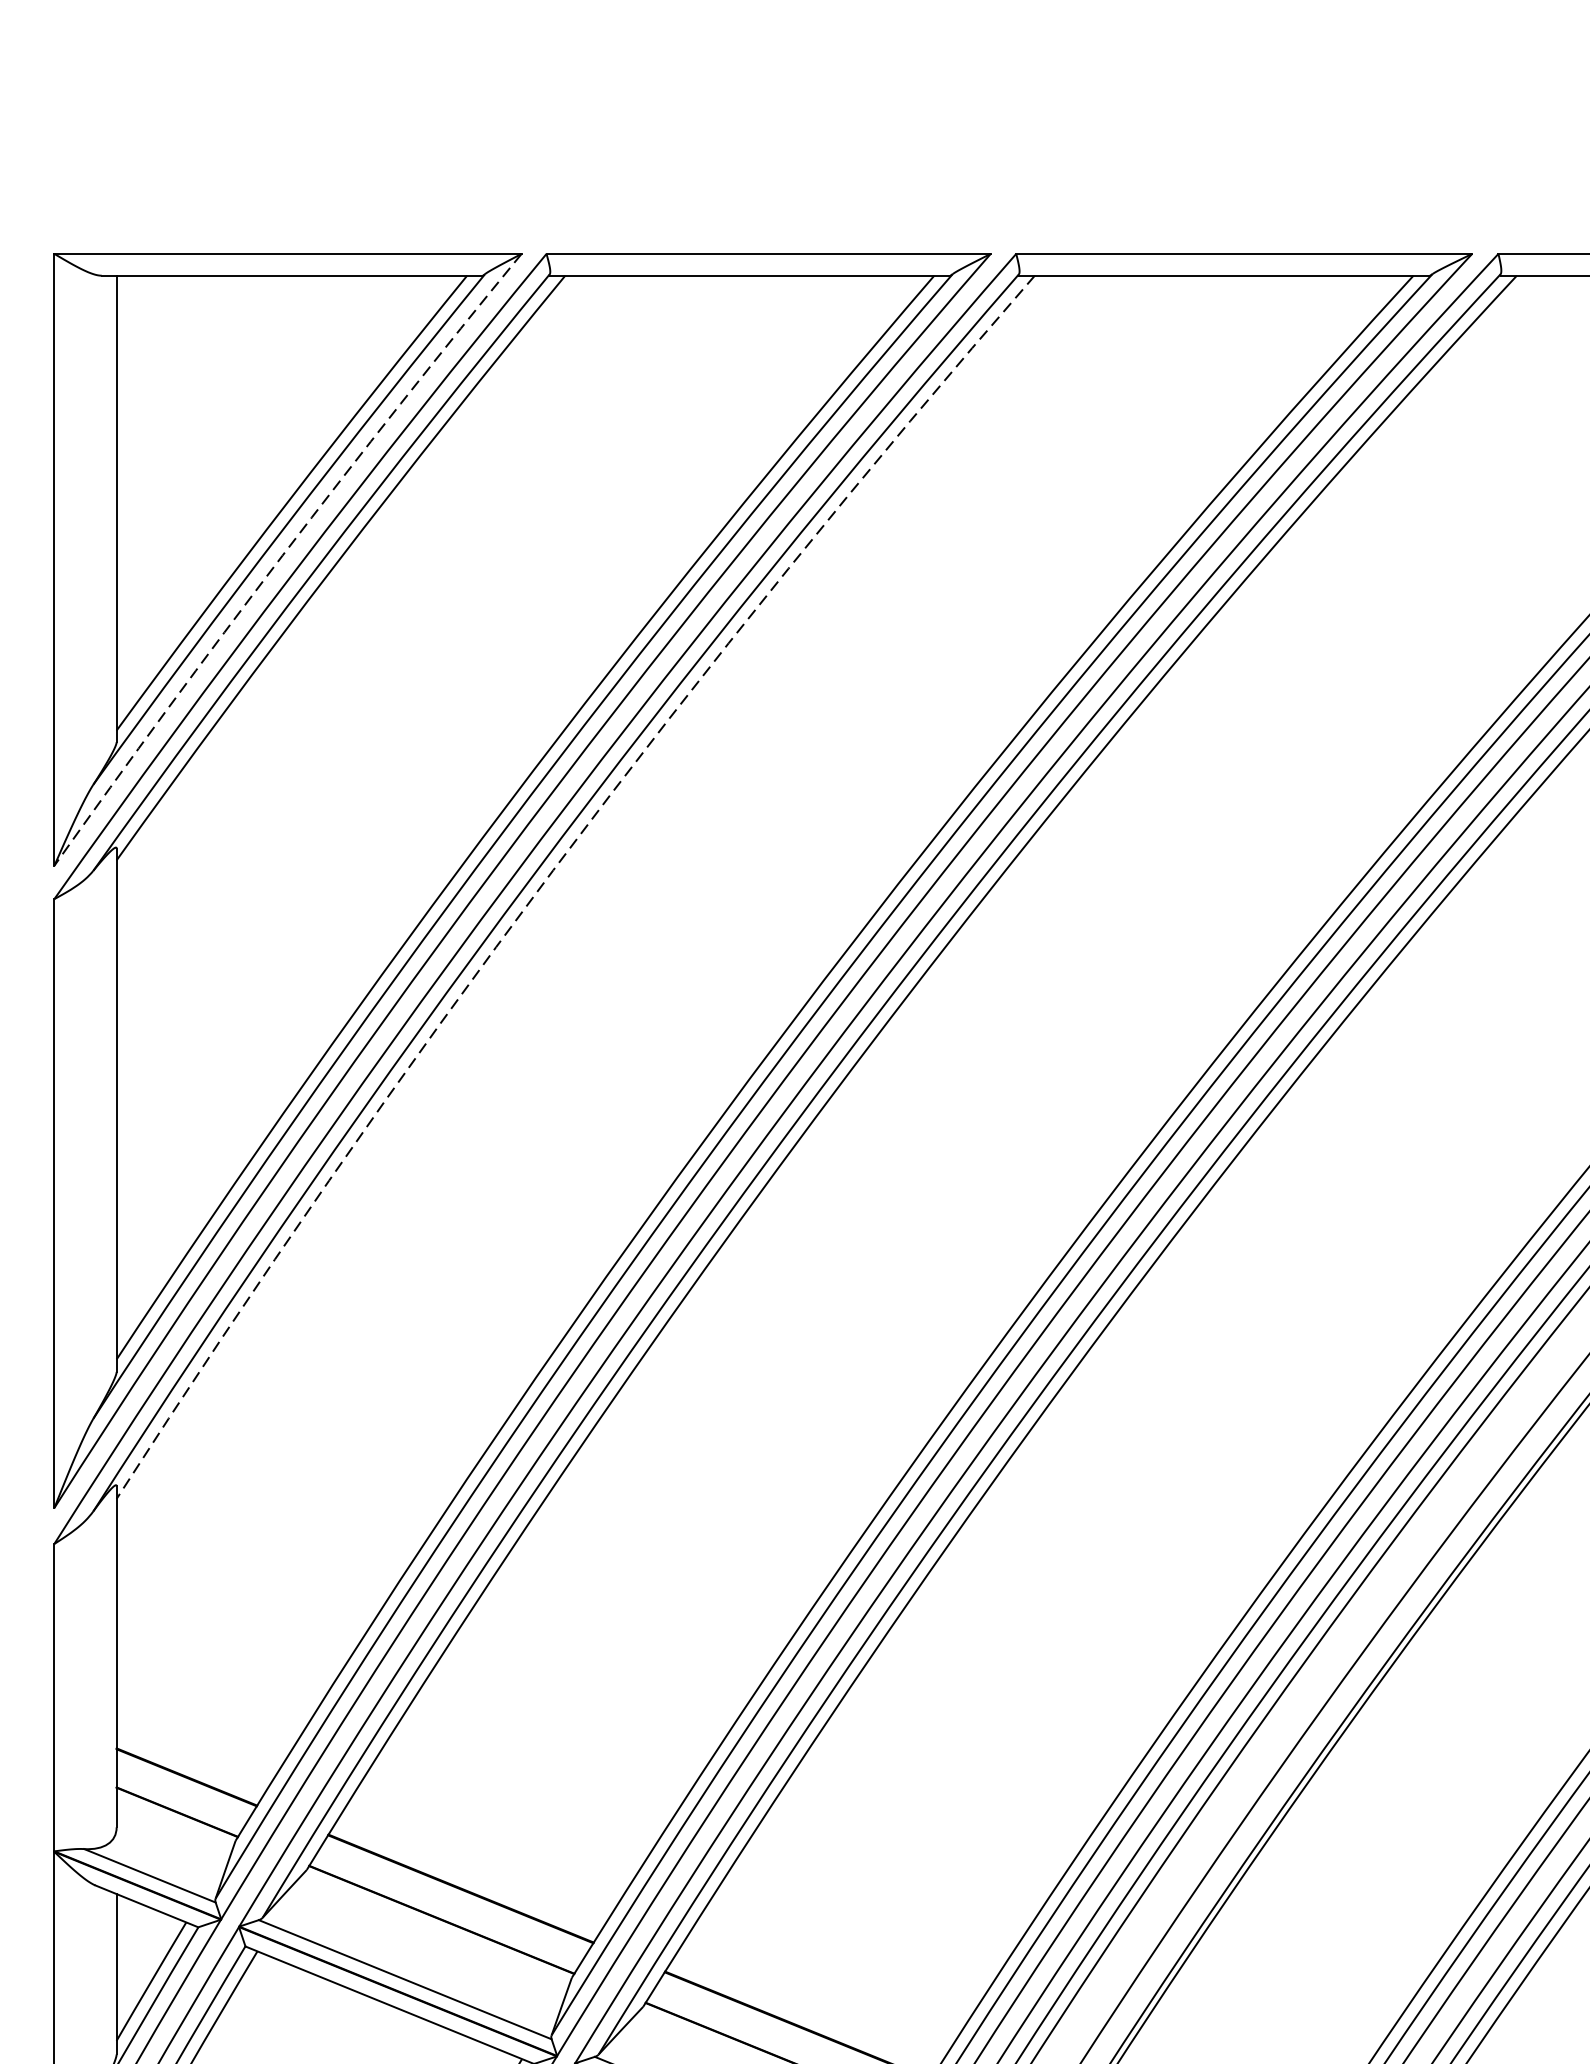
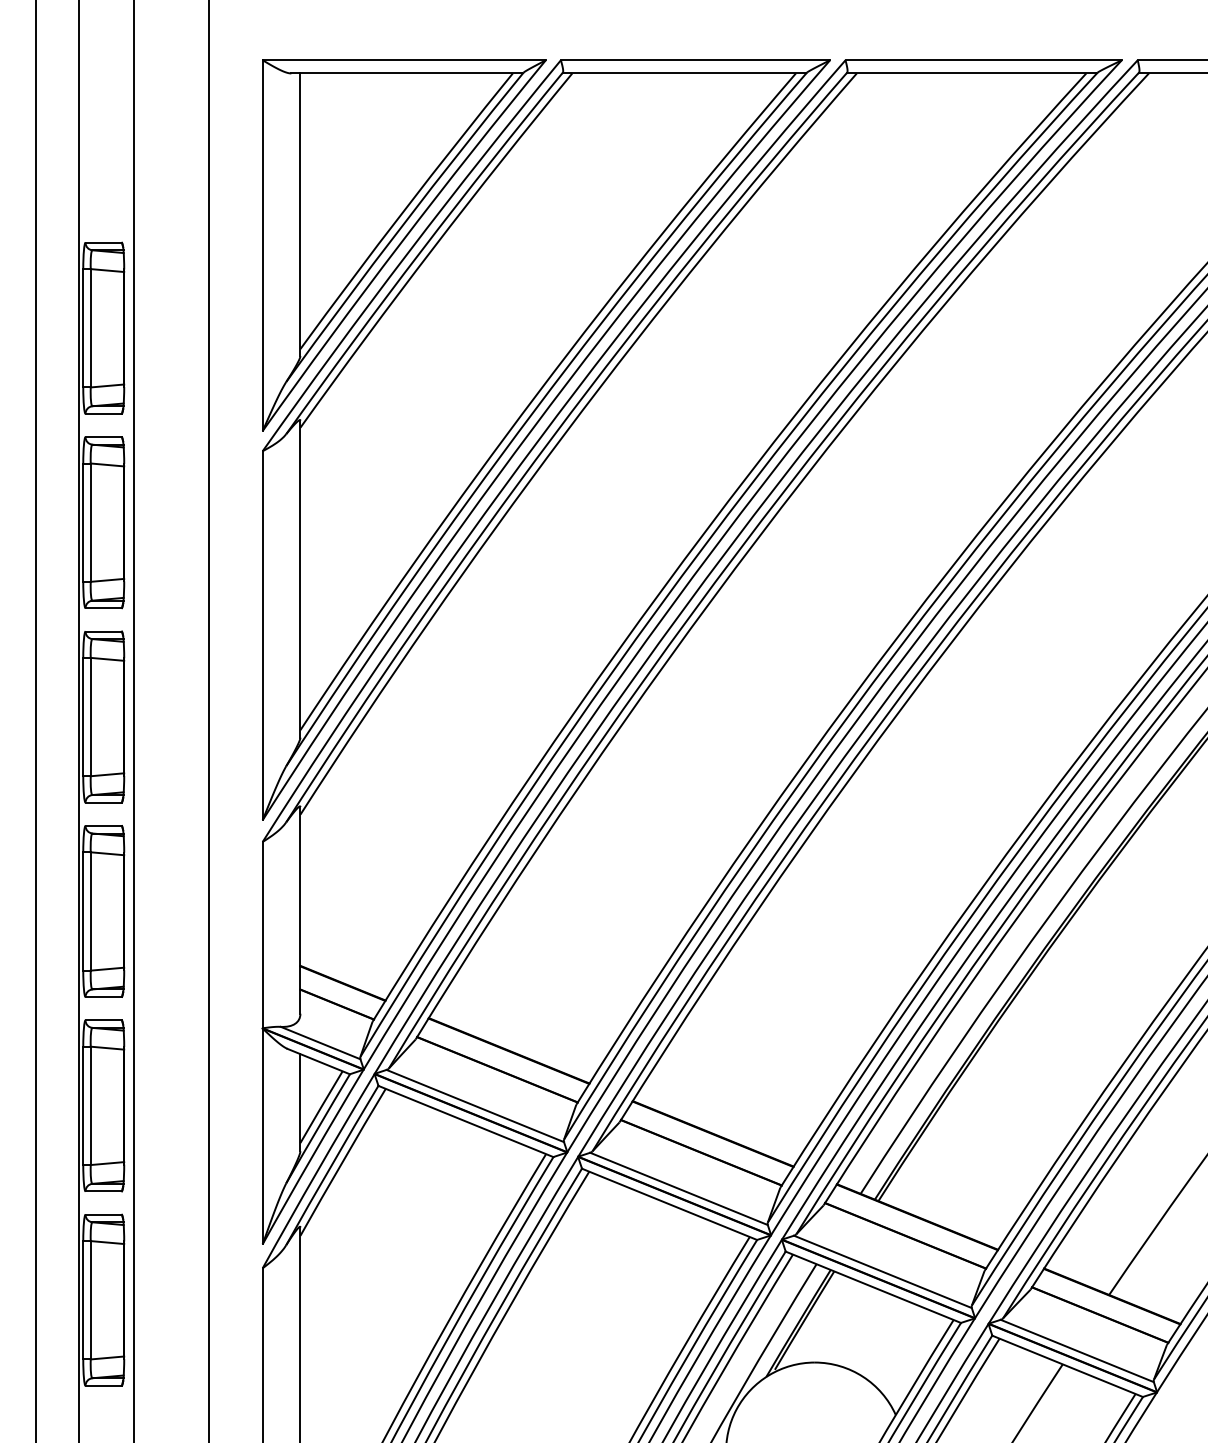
arc: (281, 556) -> (400, 243), dashed -> solid
arc: (552, 869) -> (564, 433), dashed -> solid

